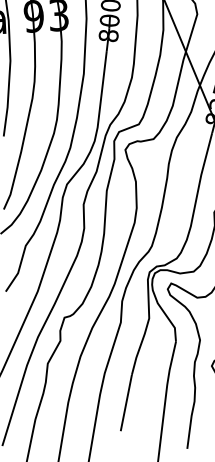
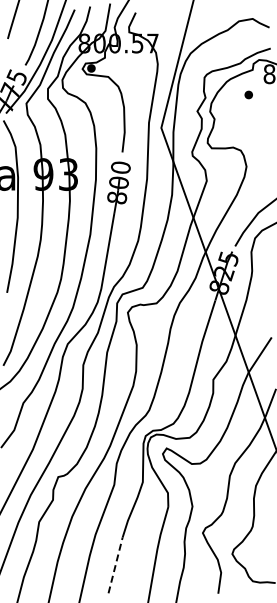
line: (126, 403) -> (115, 565), solid -> dashed

